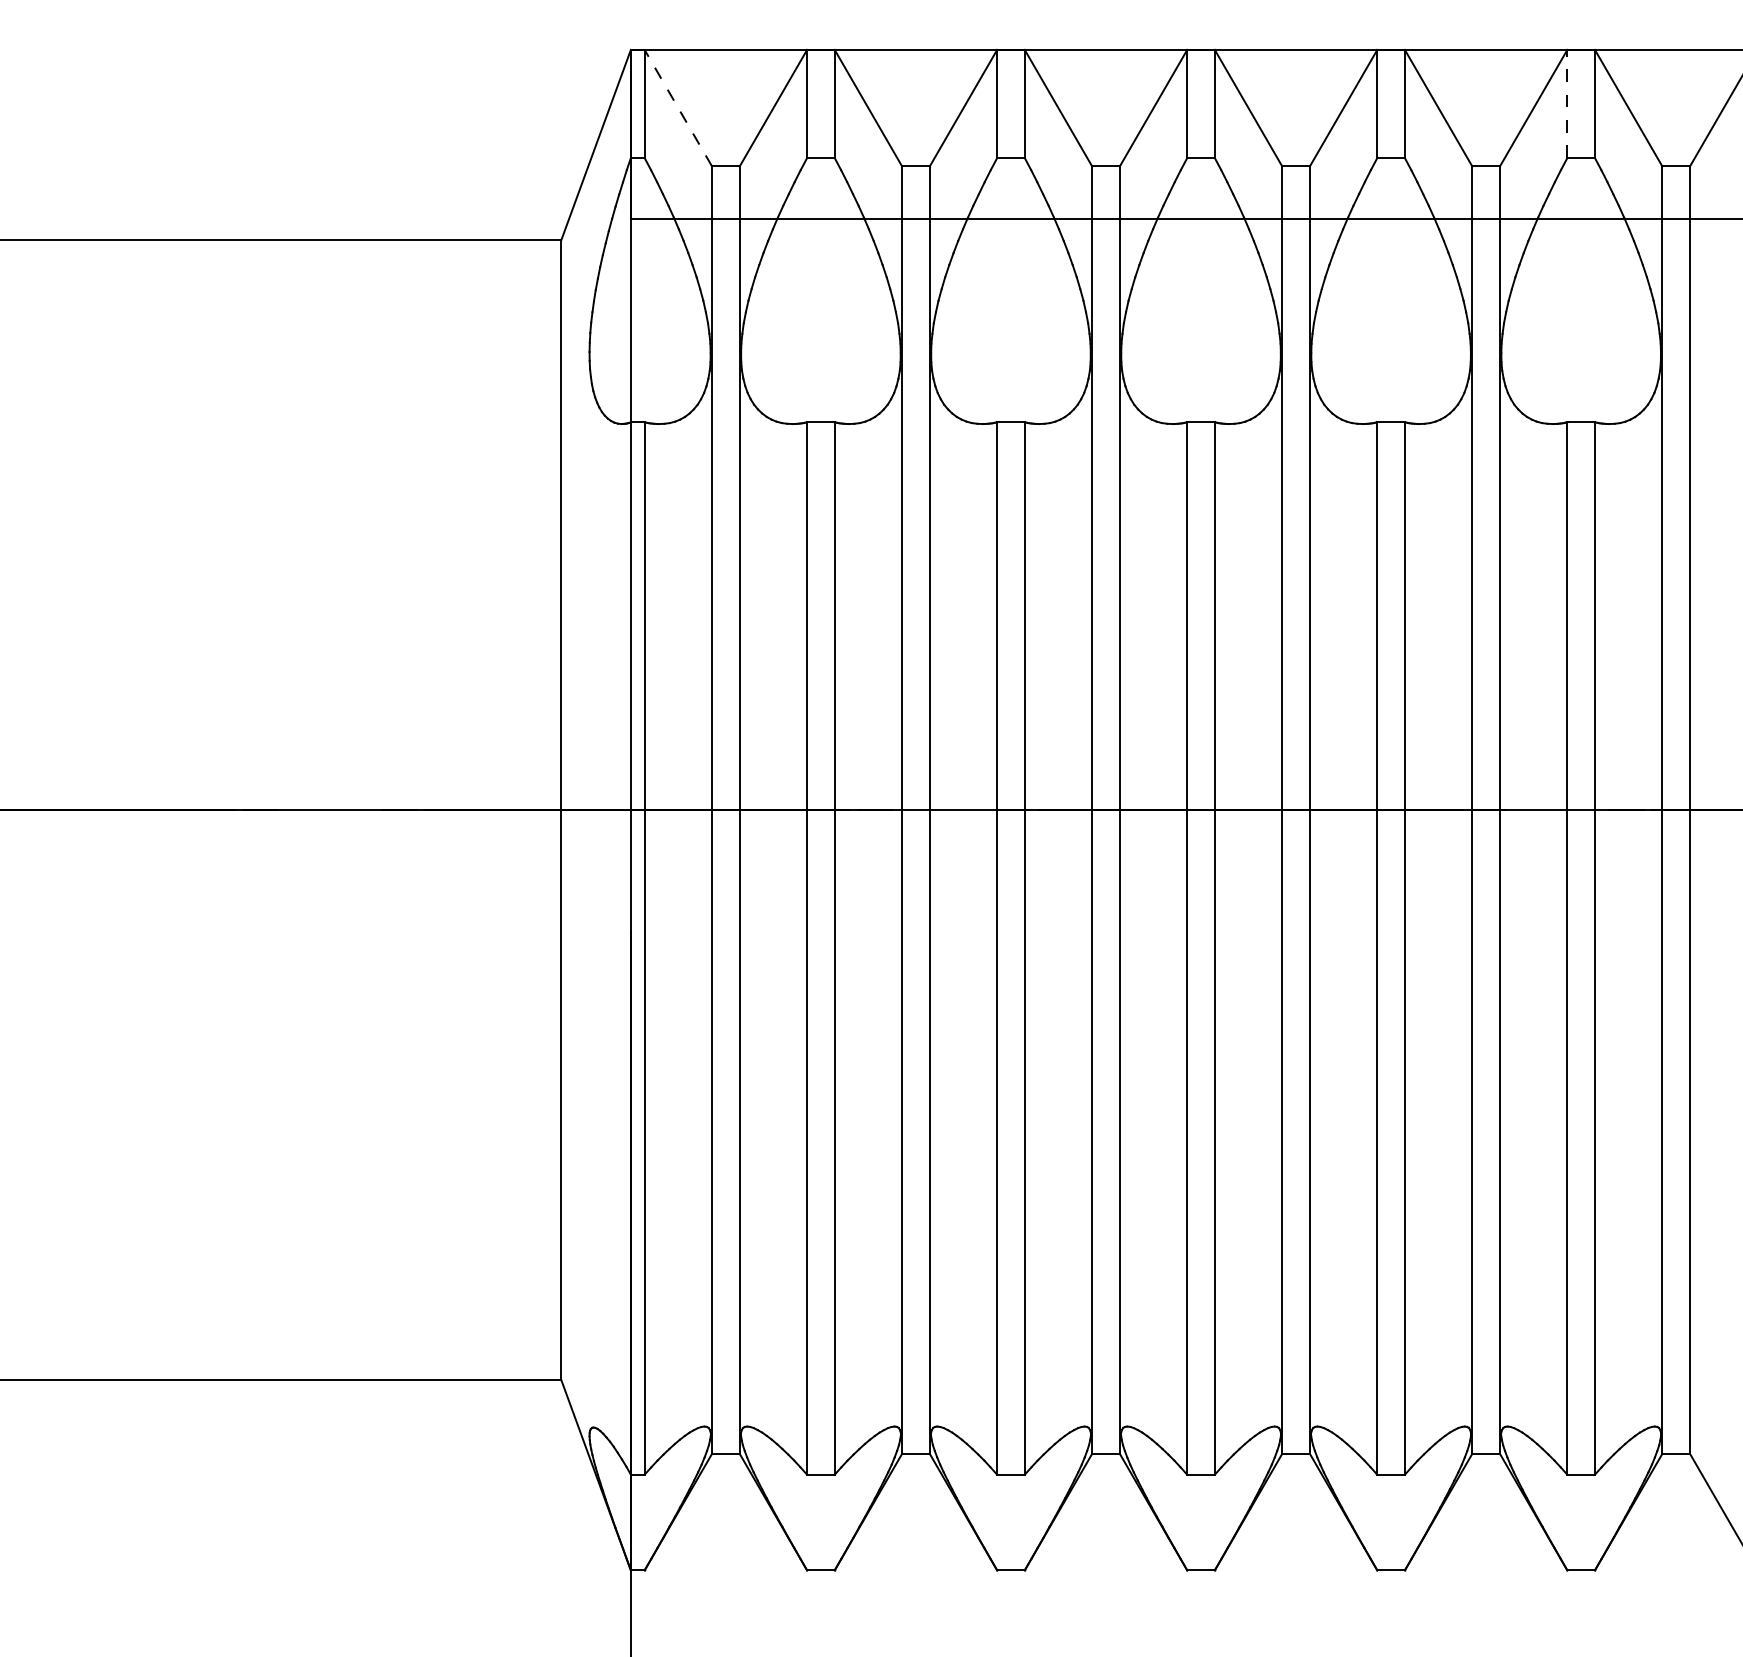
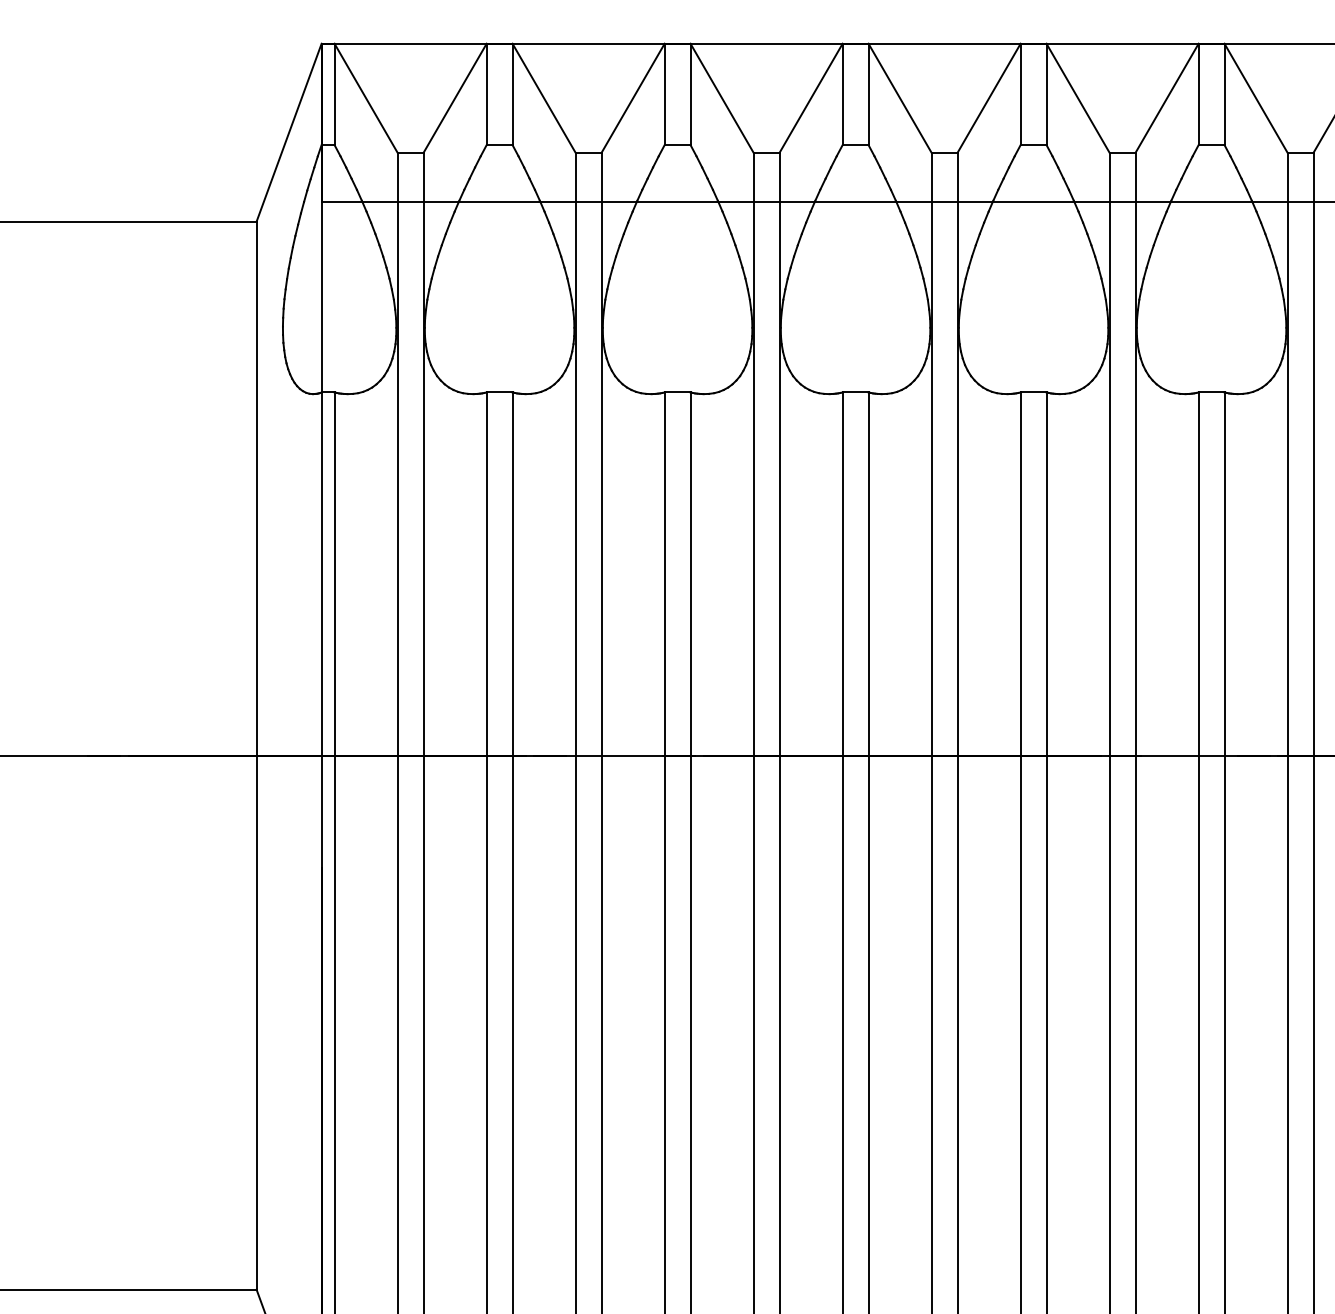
line: (1567, 103) -> (1198, 93), dashed -> solid
line: (678, 107) -> (366, 97), dashed -> solid

